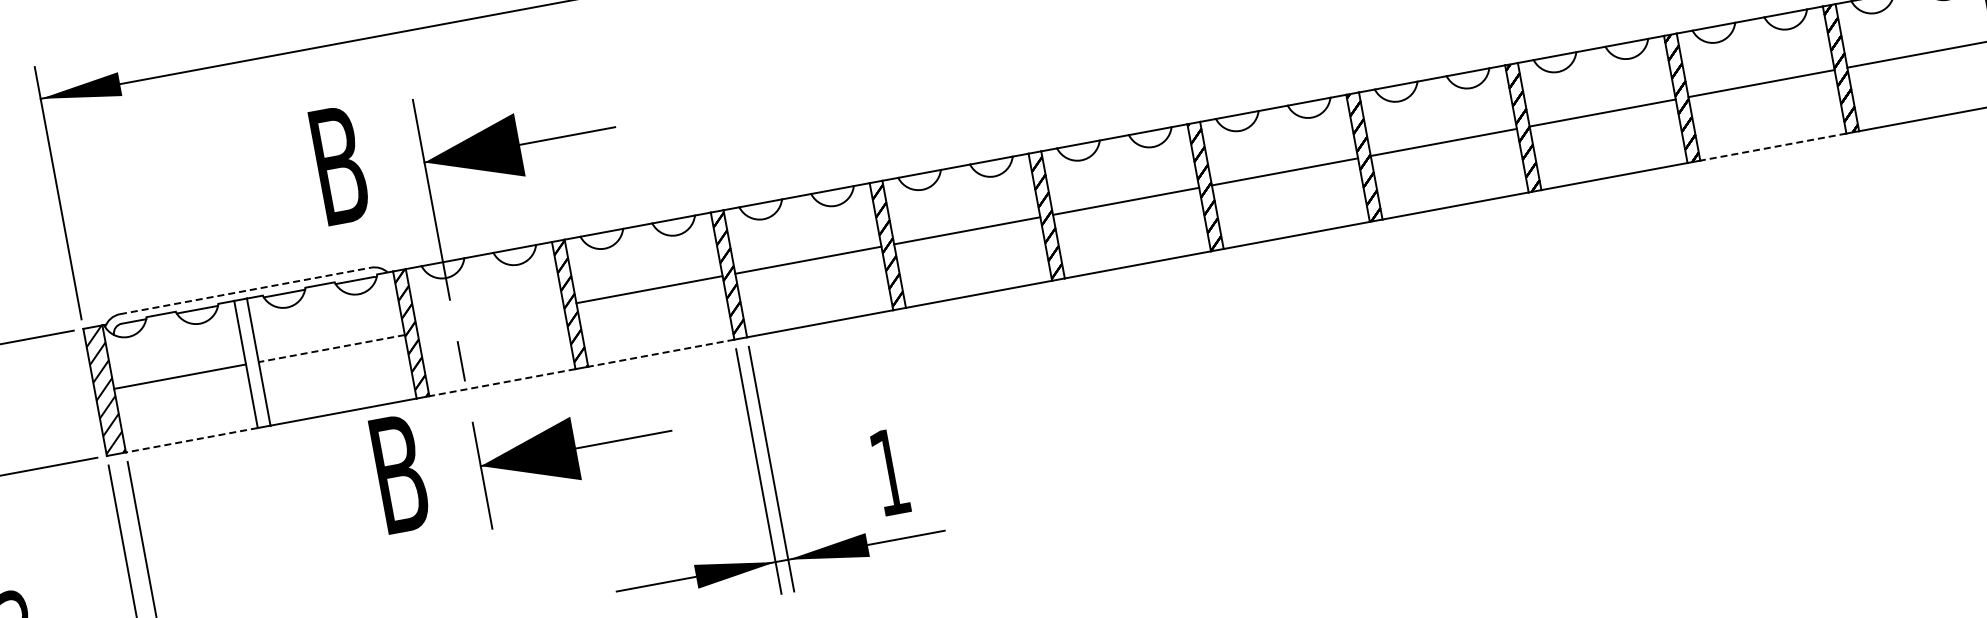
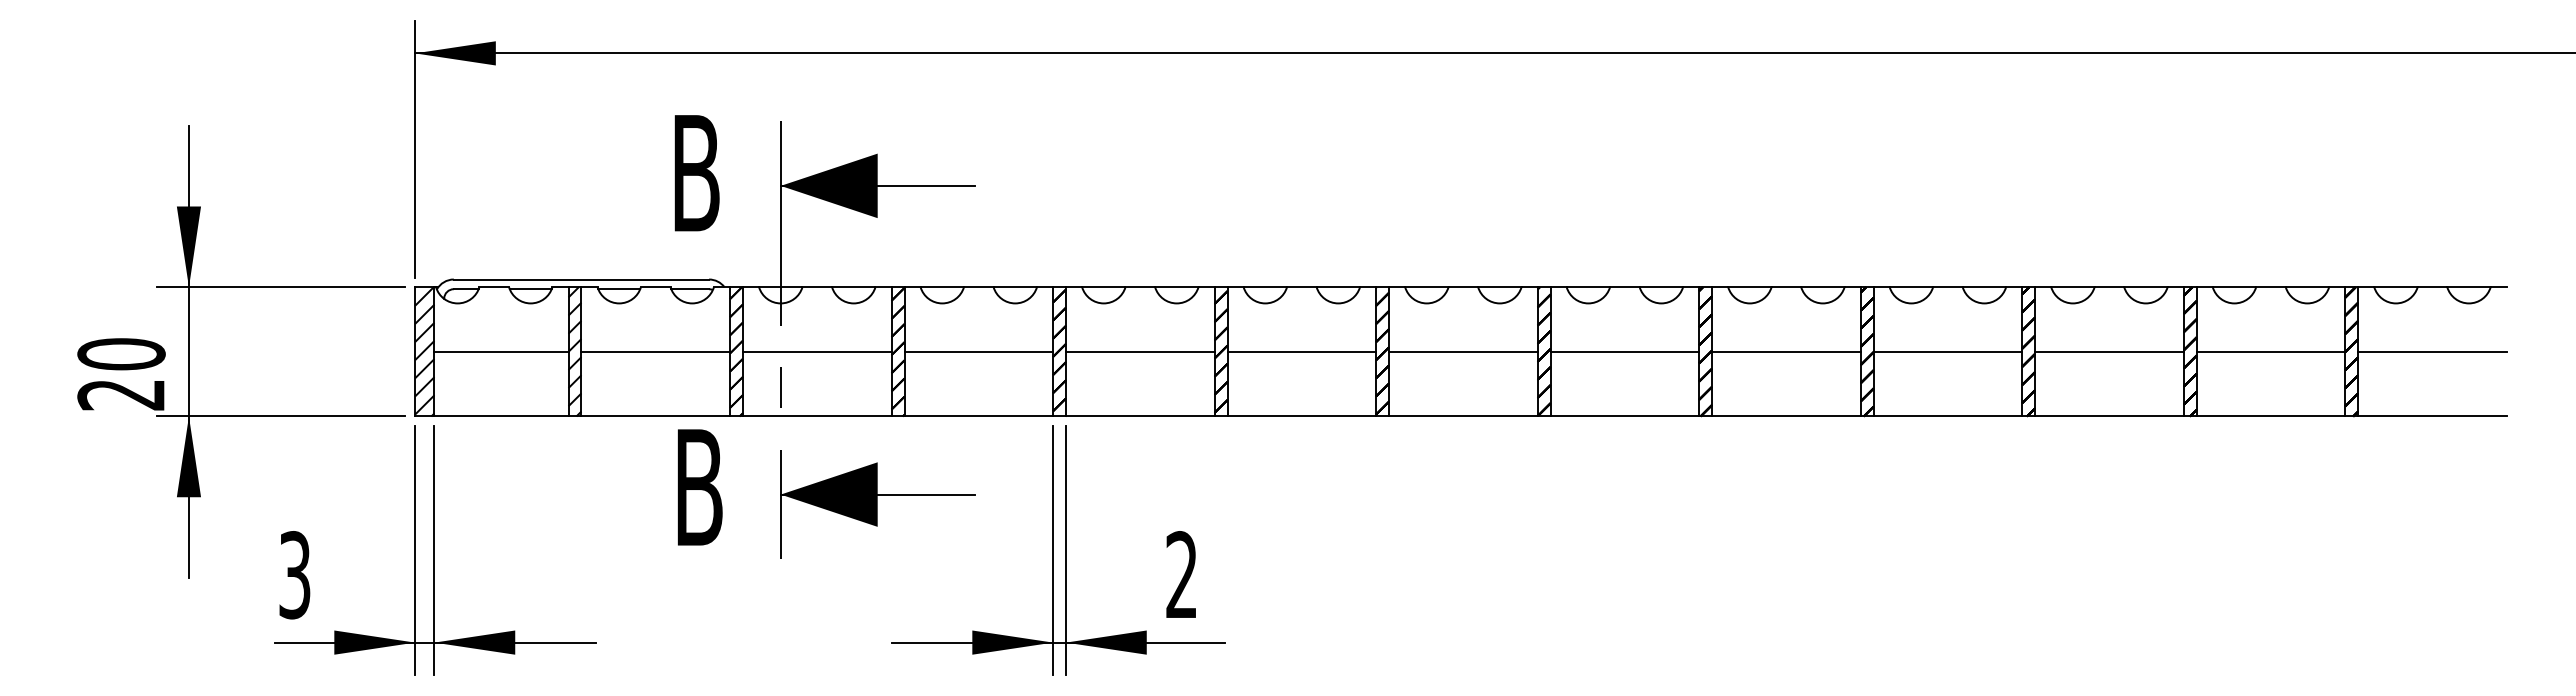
line: (1772, 147) -> (2108, 416), dashed -> solid
line: (245, 290) -> (581, 279), dashed -> solid
line: (489, 318) -> (816, 351), added
line: (331, 348) -> (655, 351), dashed -> solid
line: (661, 353) -> (978, 416), dashed -> solid
hatch: (251, 363) -> (574, 351), added
line: (501, 382) -> (816, 416), dashed -> solid
line: (191, 440) -> (501, 416), dashed -> solid
text: (889, 471) -> (1181, 574), 1 -> 2

